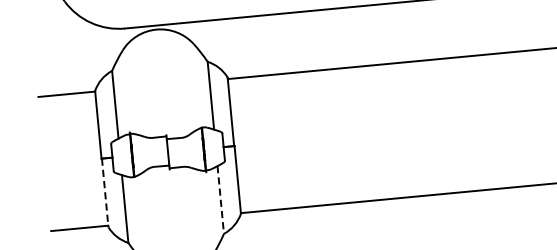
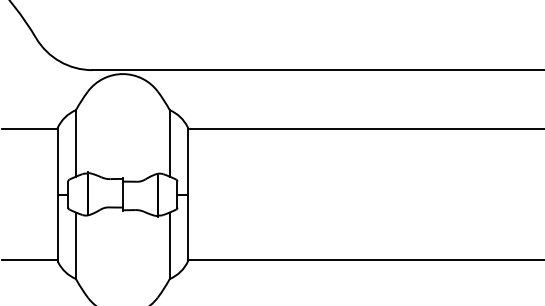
line: (105, 193) -> (58, 228), dashed -> solid
line: (220, 200) -> (169, 246), dashed -> solid

